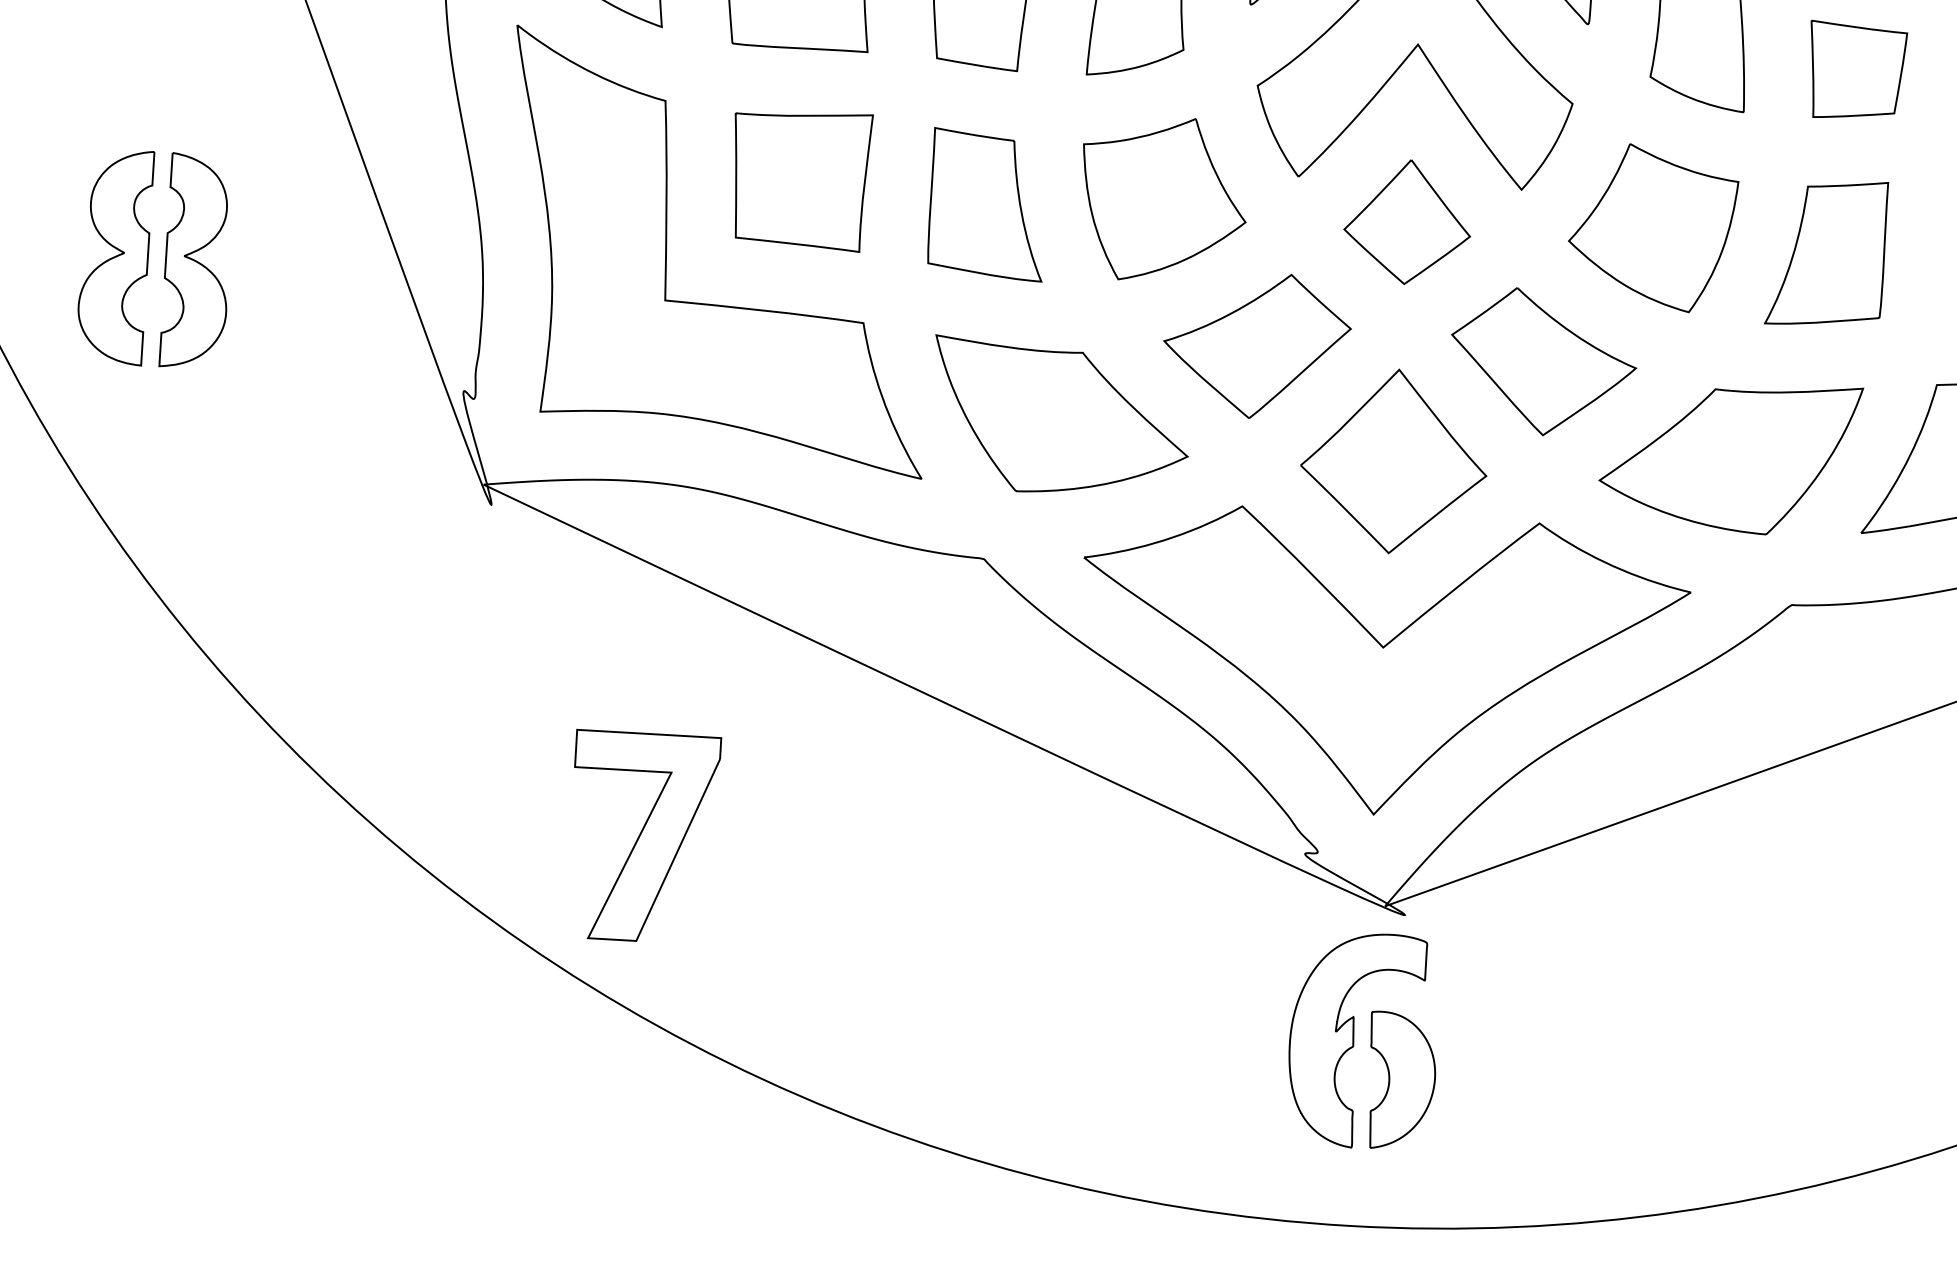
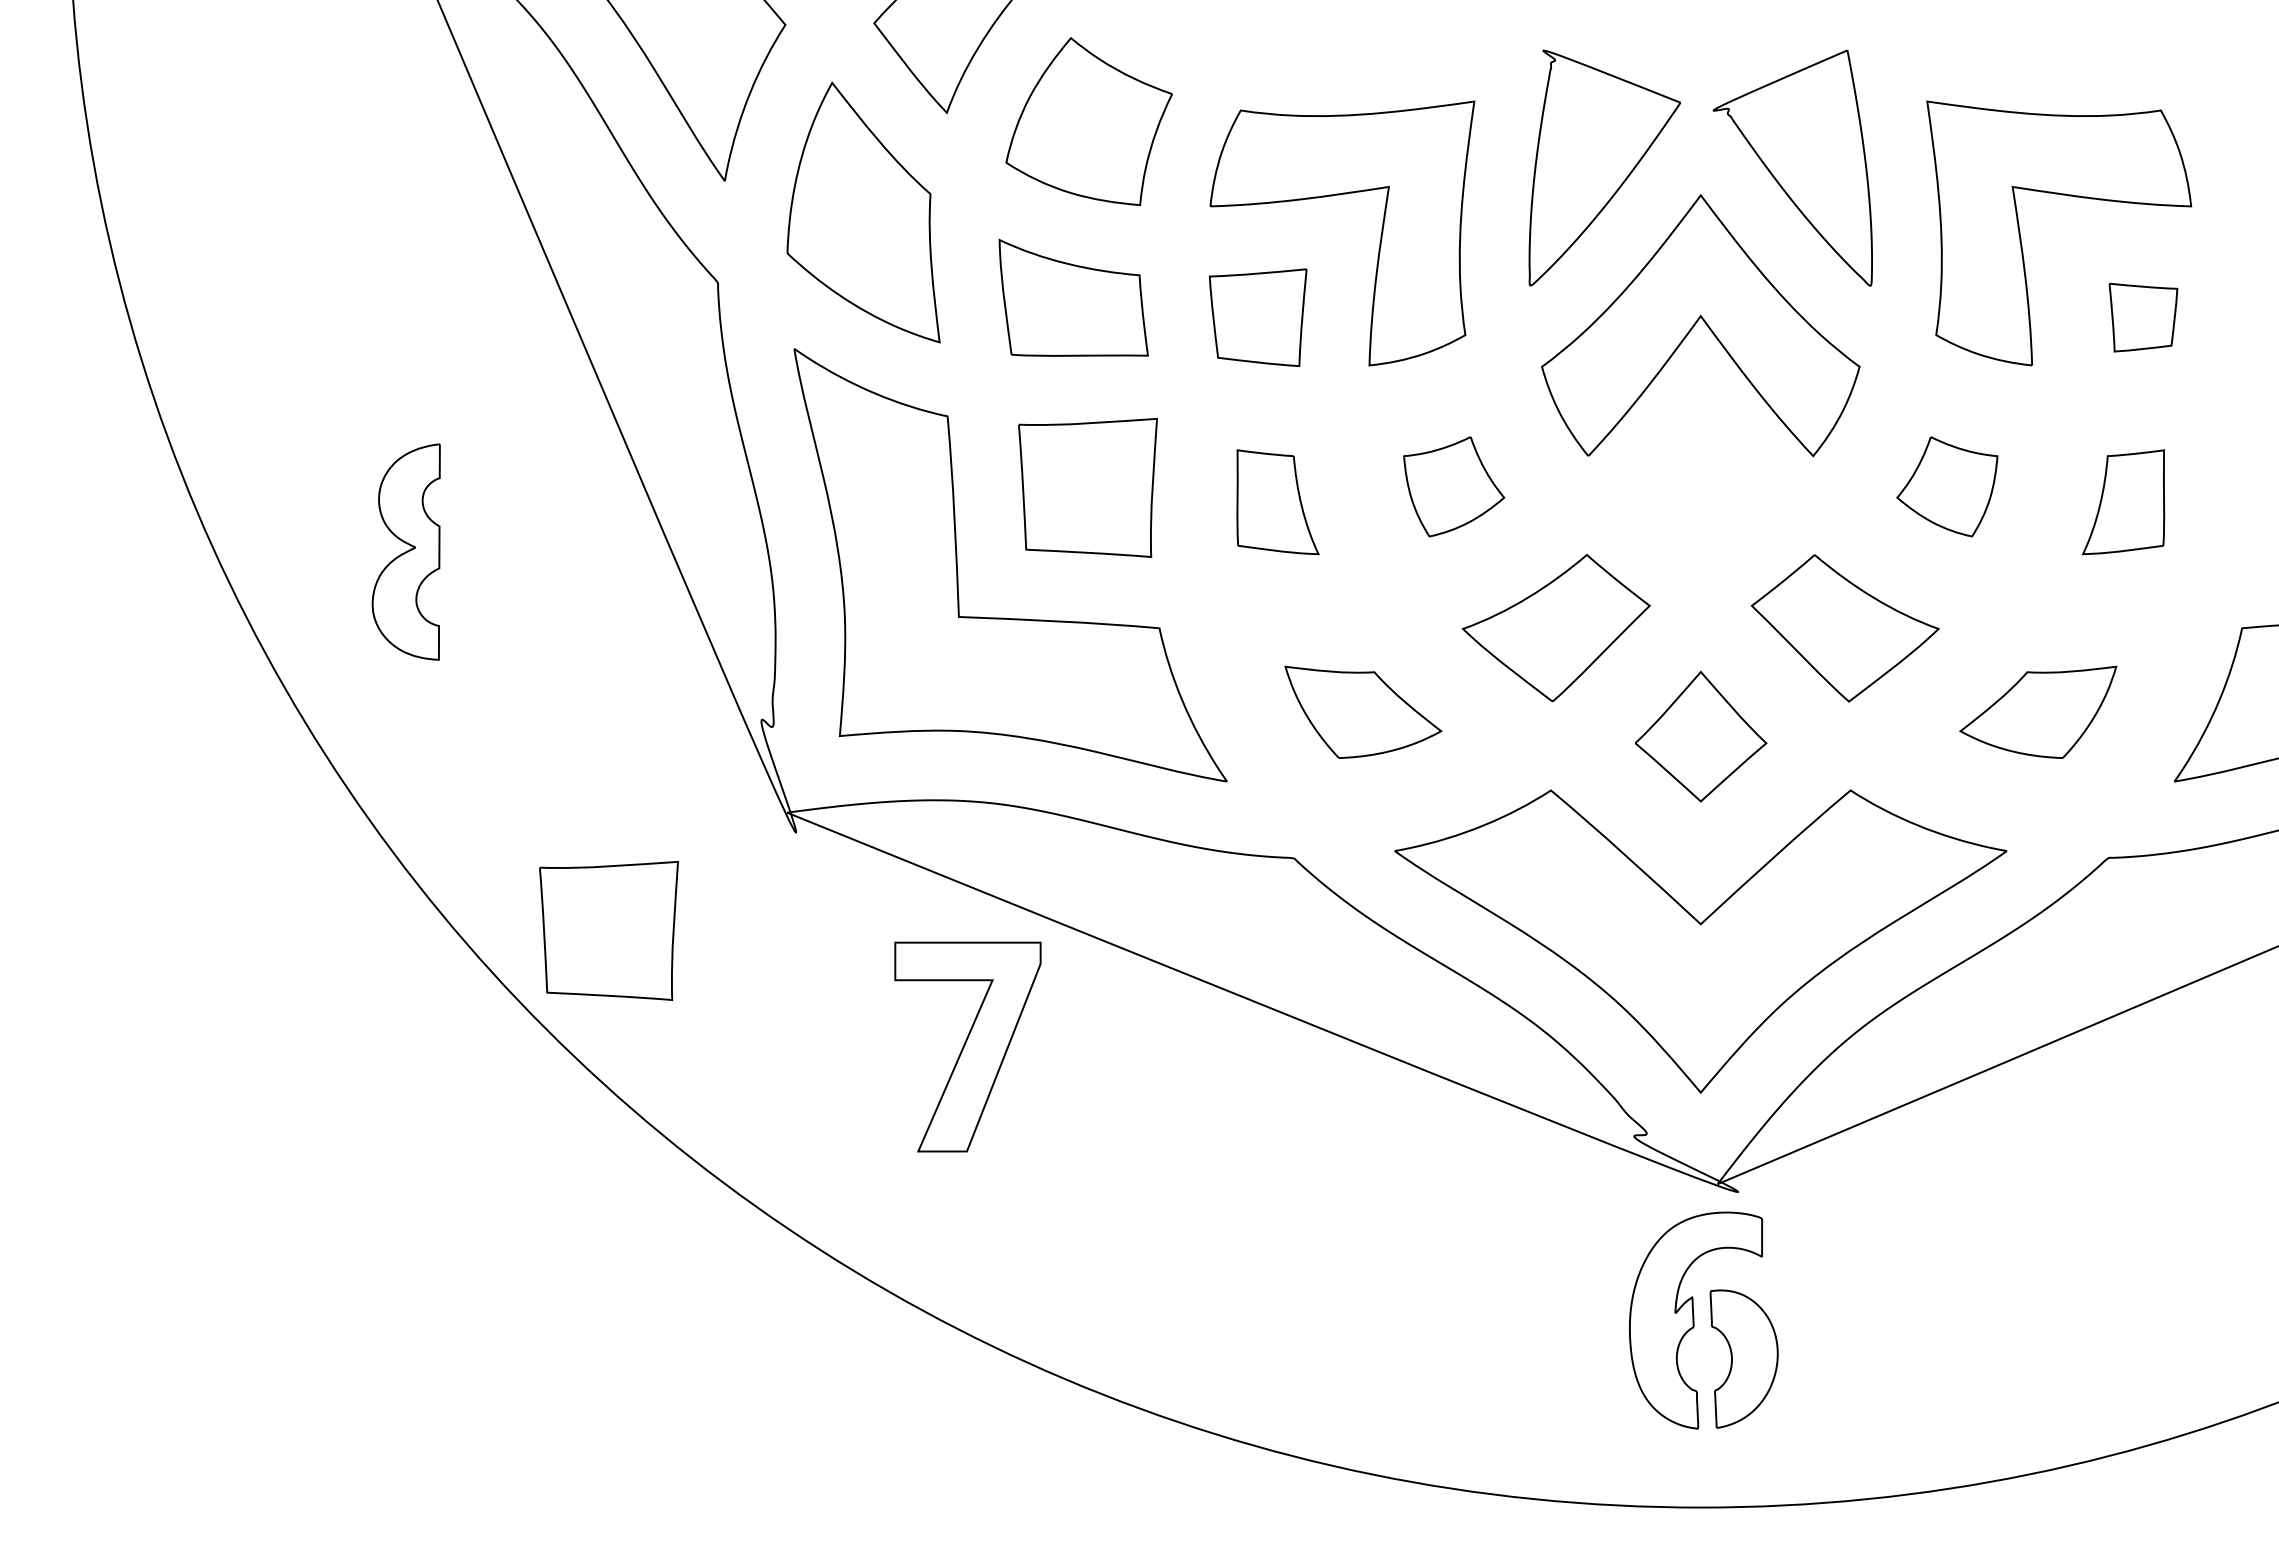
part: (1856, 71) -> (2143, 317), size x0.7
part: (1163, 199) -> (1453, 486), size x0.6
part: (987, 205) -> (1277, 502), size x0.7
part: (1407, 222) -> (1700, 495), removed
part: (1652, 227) -> (1947, 486), size x0.6
part: (1826, 253) -> (2123, 502), size x0.7
part: (114, 256) -> (405, 551), moved
part: (197, 261) -> (486, 604), removed
part: (1060, 418) -> (1363, 712), size x0.6
part: (1730, 456) -> (2038, 712), size x0.6
part: (1393, 461) -> (1700, 736), size x0.7
part: (299, 591) -> (608, 930), added
part: (642, 836) -> (967, 1046), moved

